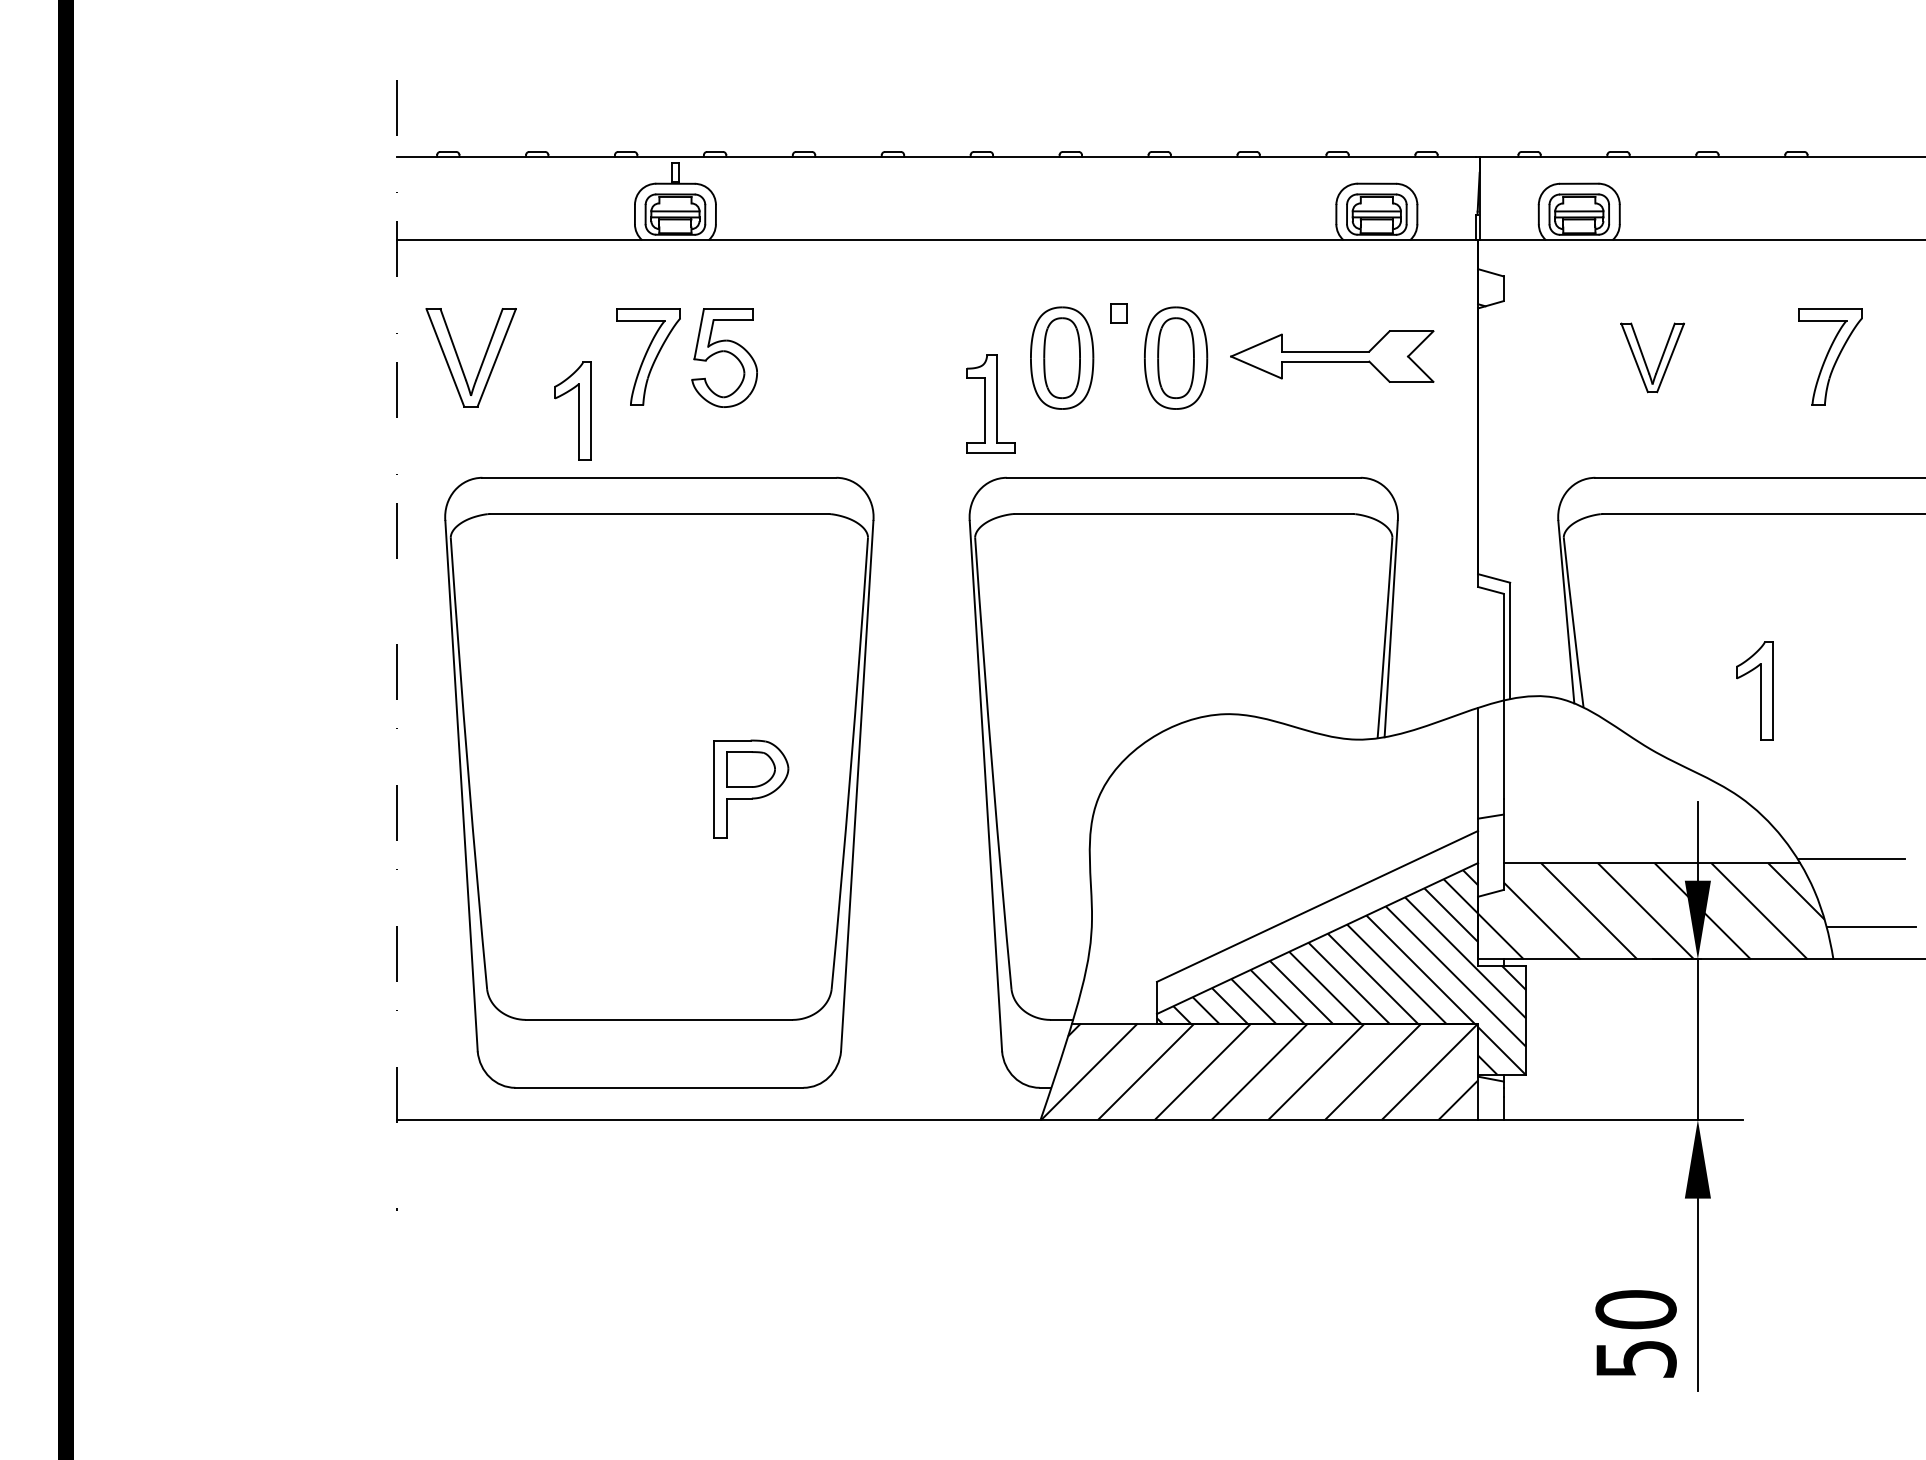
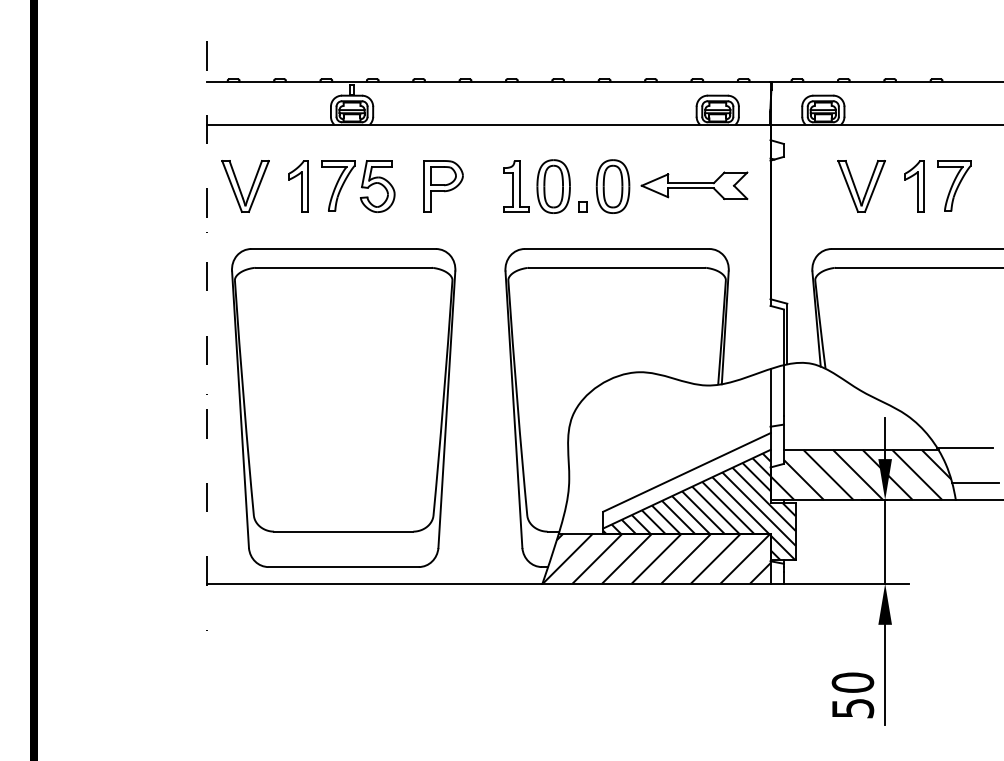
part: (1117, 311) -> (582, 206), moved
part: (1652, 357) -> (861, 186), size x1.43
part: (990, 403) -> (516, 186), moved
part: (572, 411) -> (298, 186), moved
part: (1754, 691) -> (914, 186), moved
part: (751, 789) -> (443, 186), moved

